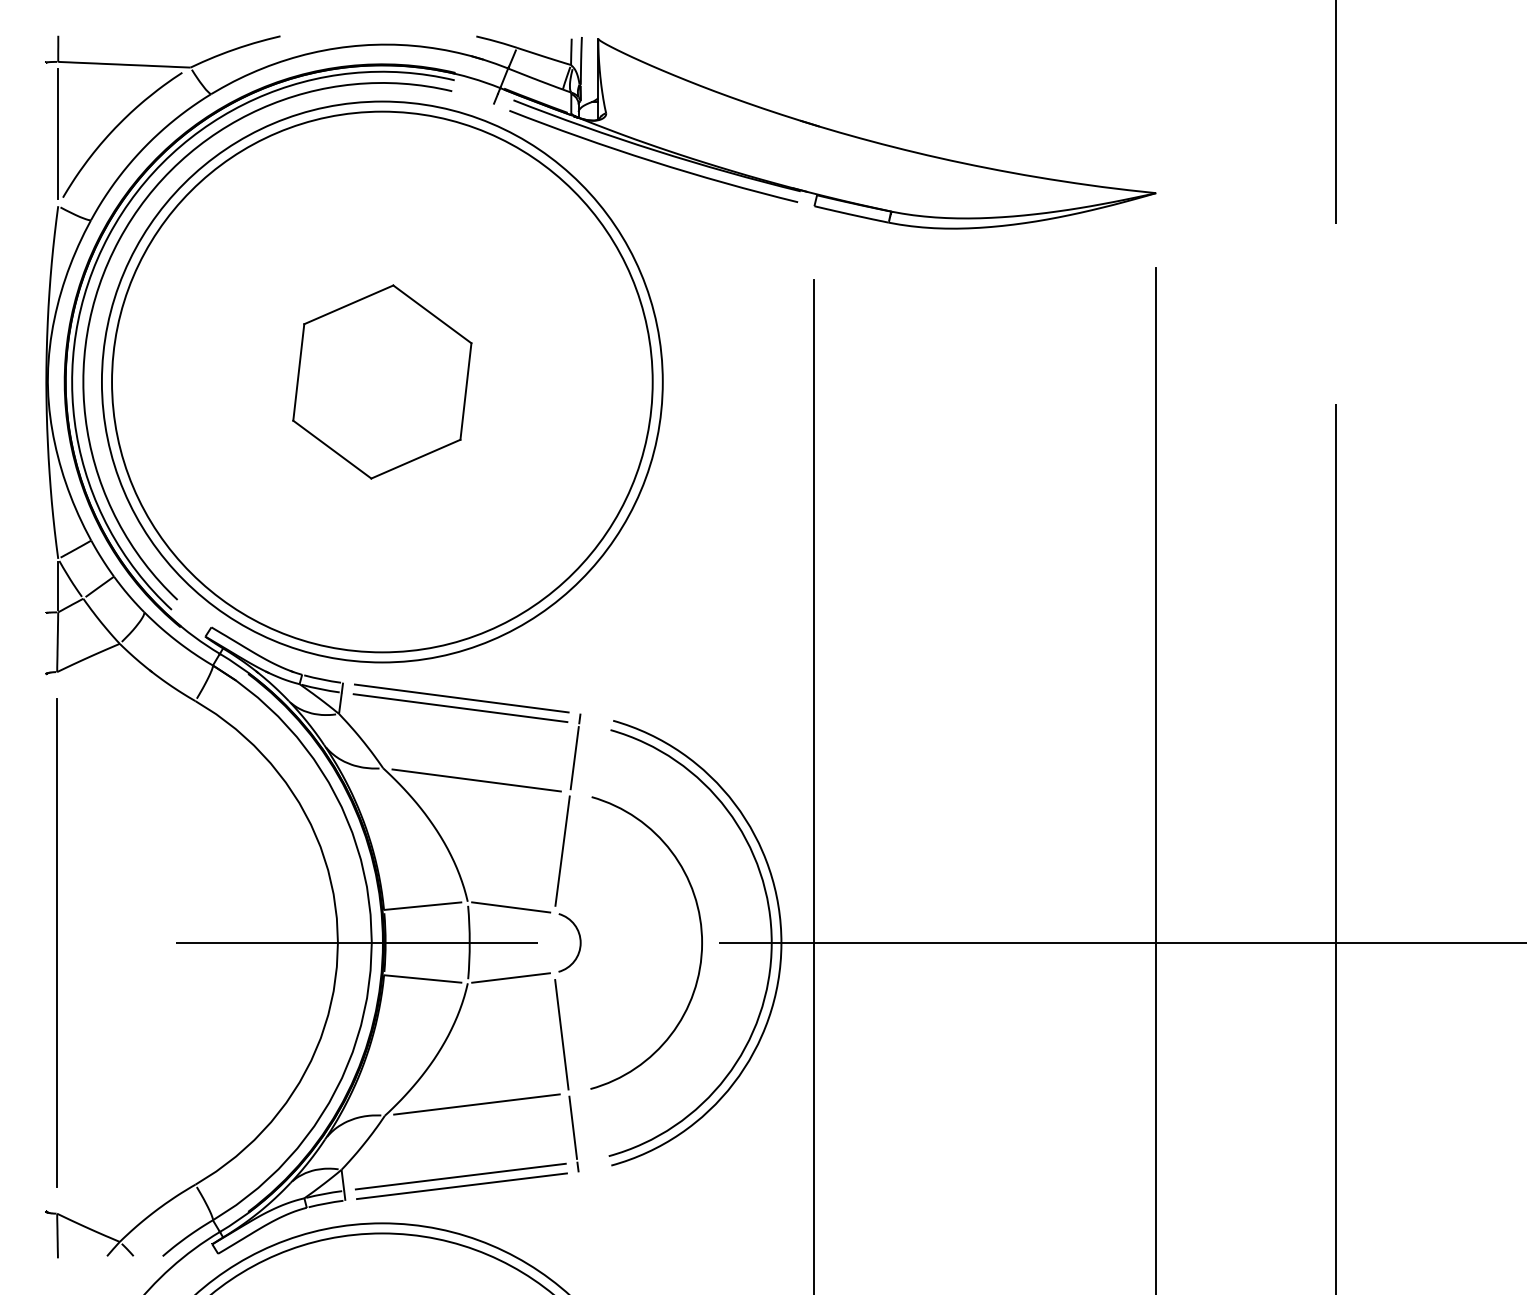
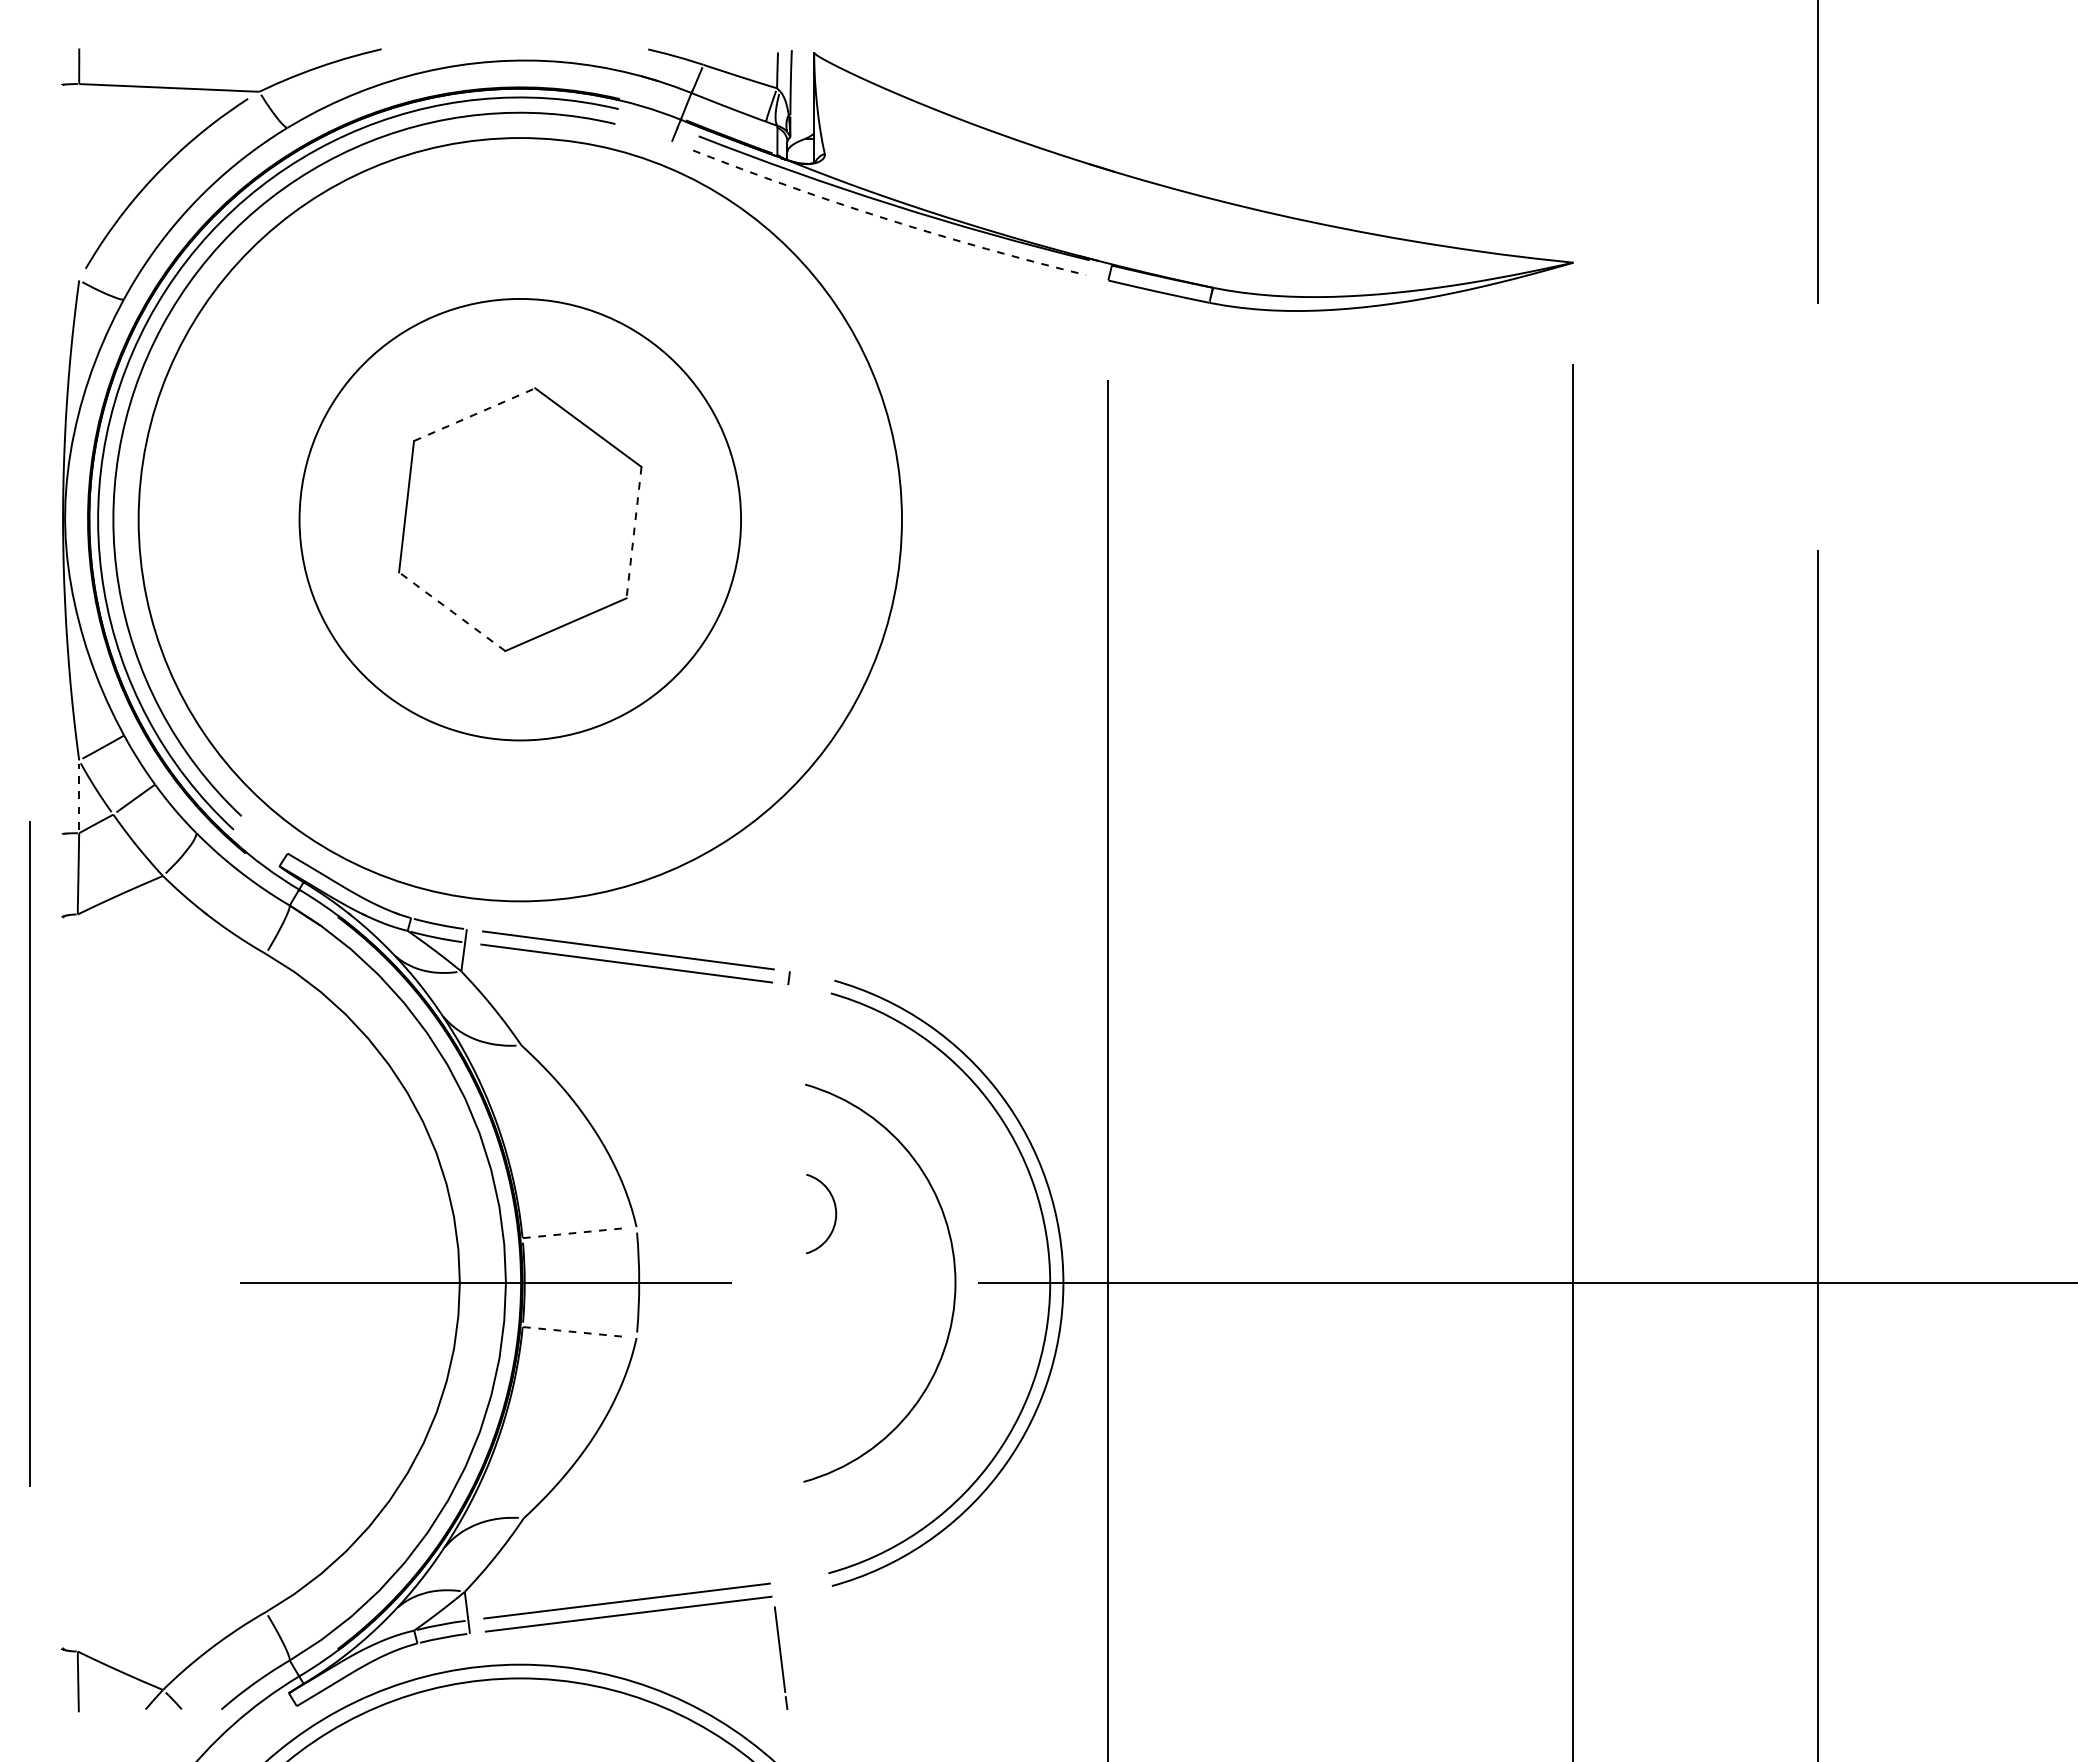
line: (58, 133) -> (79, 181), removed
arc: (652, 161) -> (887, 219), solid -> dashed
line: (349, 304) -> (475, 414), solid -> dashed
circle: (382, 381) -> (520, 519), size x0.6
line: (466, 392) -> (634, 533), solid -> dashed
line: (331, 449) -> (451, 611), solid -> dashed
line: (58, 585) -> (79, 796), solid -> dashed
line: (574, 758) -> (781, 1031), removed
line: (476, 780) -> (648, 1061), removed
line: (562, 850) -> (765, 1157), removed
line: (422, 906) -> (575, 1233), solid -> dashed
line: (511, 907) -> (695, 1234), removed
line: (56, 942) -> (29, 1153), moved
arc: (579, 946) -> (834, 1219), moved
line: (511, 977) -> (695, 1330), removed
line: (422, 979) -> (575, 1332), solid -> dashed
line: (561, 1034) -> (764, 1407), removed
line: (476, 1104) -> (648, 1502), removed
line: (574, 1133) -> (781, 1657), moved

